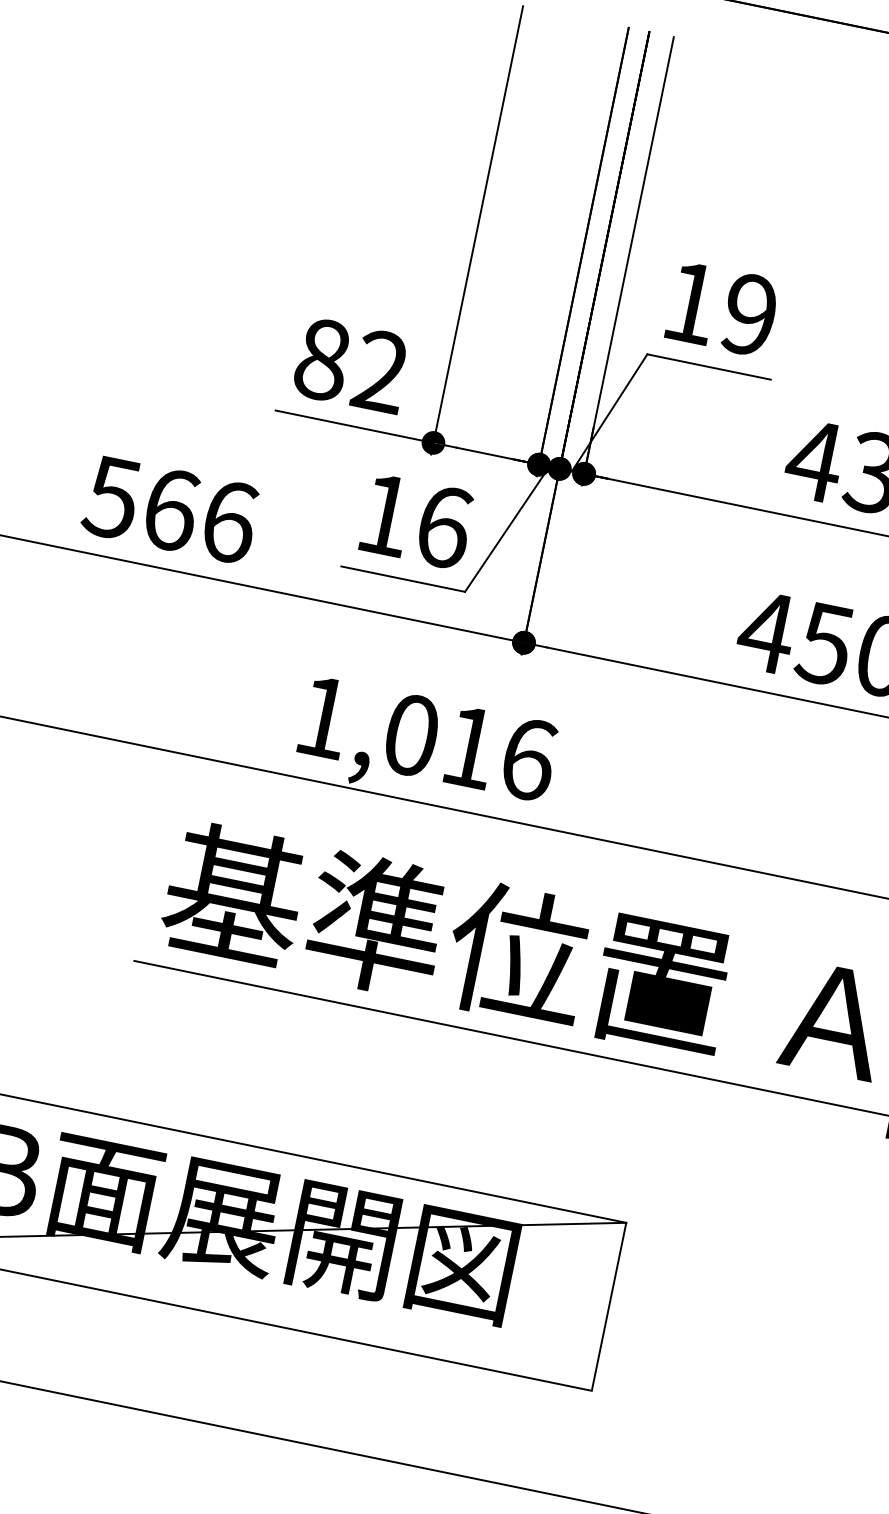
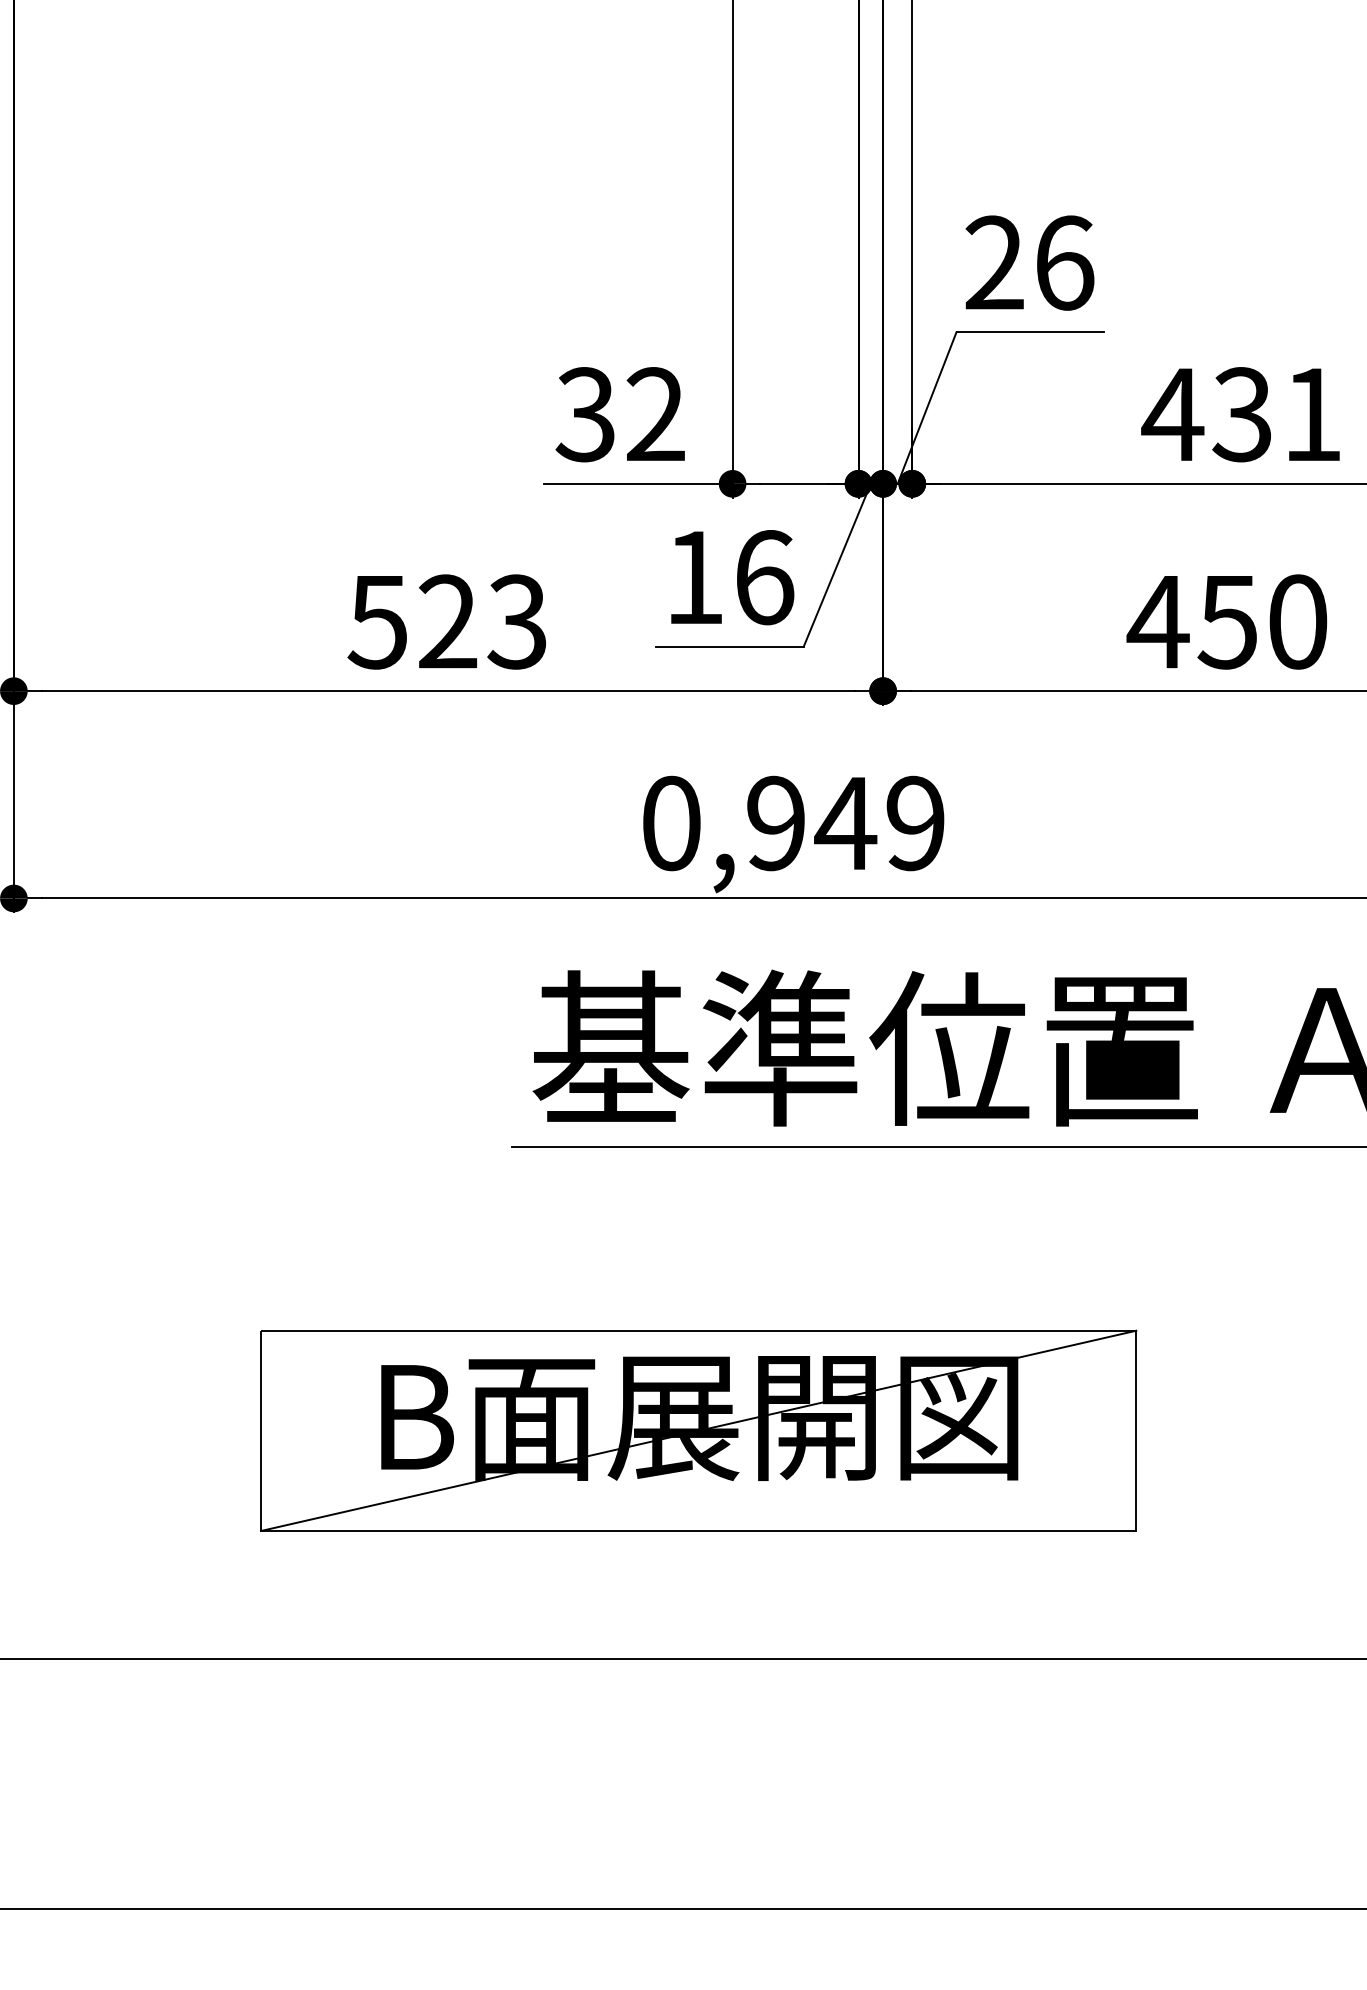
text: (720, 308) -> (1029, 262), 19 -> 26
text: (322, 359) -> (585, 414), 82 -> 32
text: (199, 515) -> (482, 621), 566 -> 523
text: (426, 738) -> (794, 823), 1,016 -> 0,949

